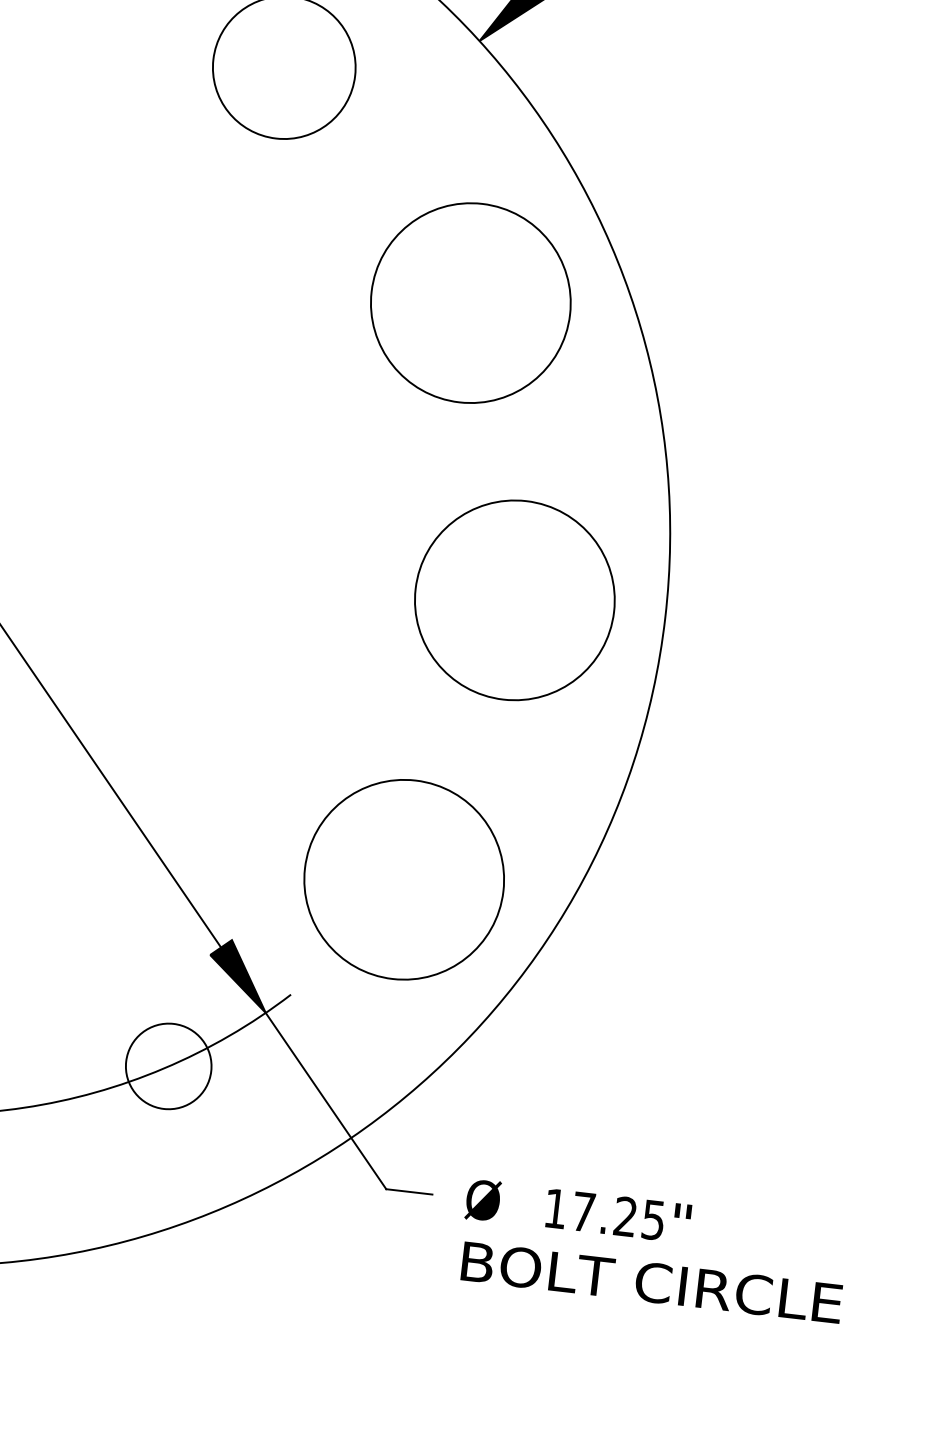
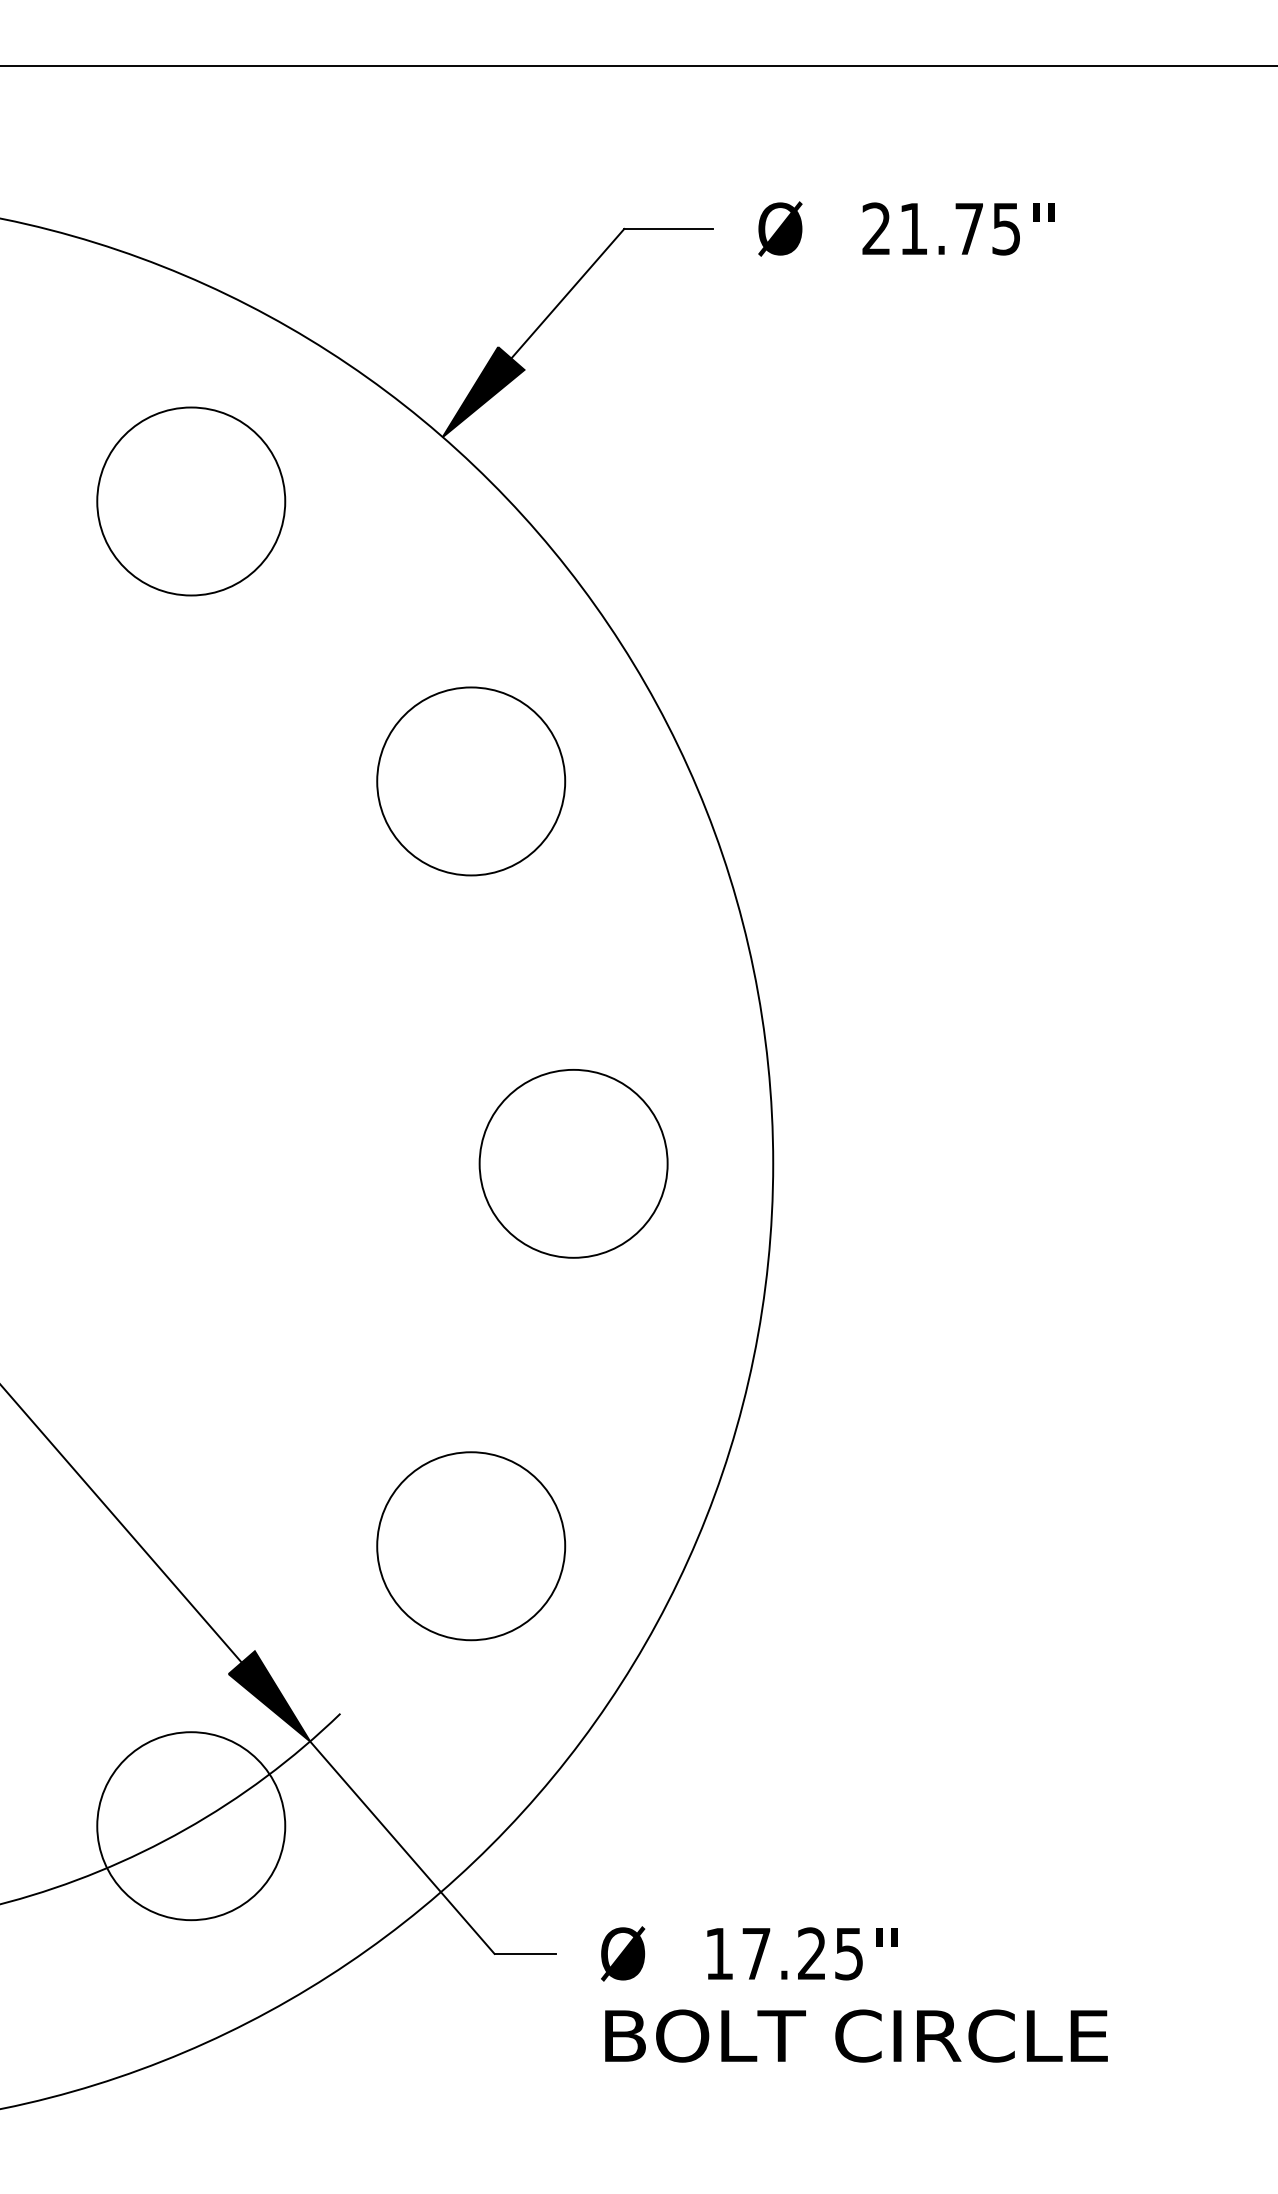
circle: (471, 303) -> (471, 781), size x0.71
circle: (514, 600) -> (573, 1163), size x0.71
circle: (404, 880) -> (471, 1546), size x0.71
circle: (168, 1066) -> (191, 1826), size x1.67

